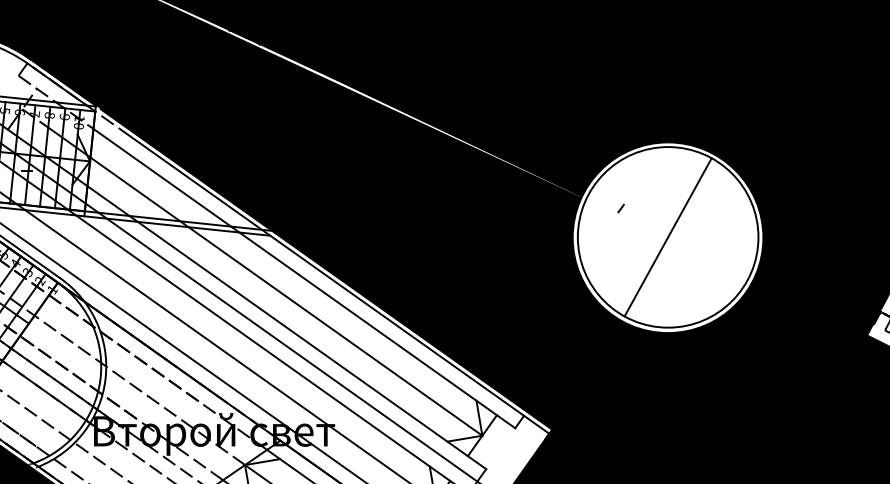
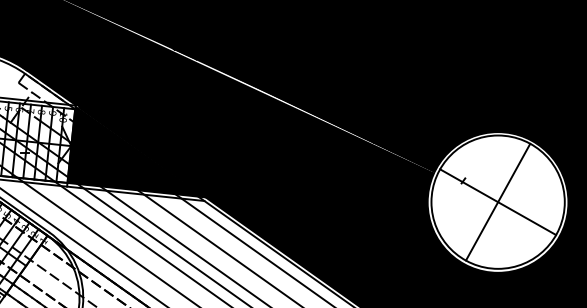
fill: (178, 168) -> (136, 151), added
line: (667, 236) -> (497, 201), added

